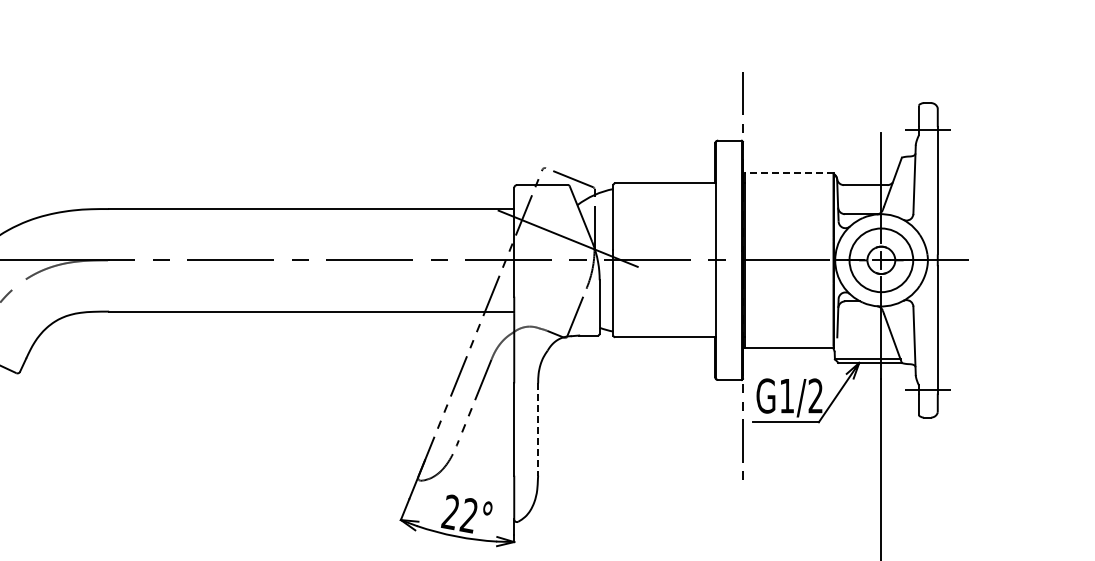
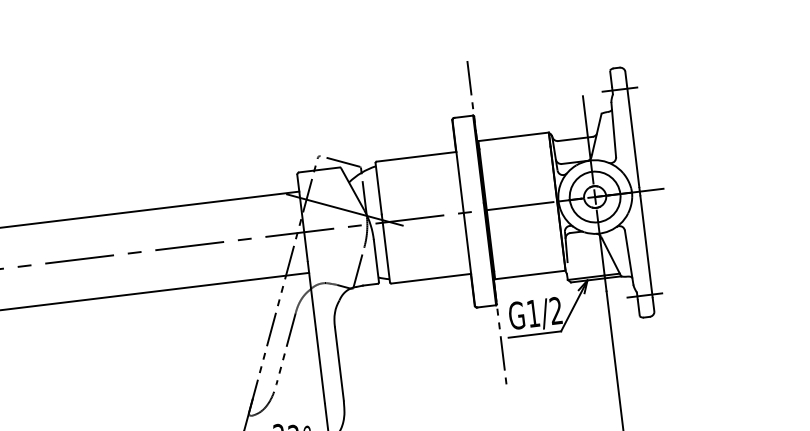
line: (788, 173) -> (513, 137), dashed -> solid
line: (538, 430) -> (339, 364), dashed -> solid

